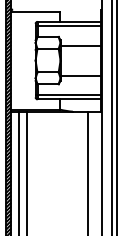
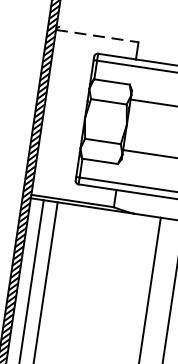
line: (35, 11) -> (97, 35), solid -> dashed

